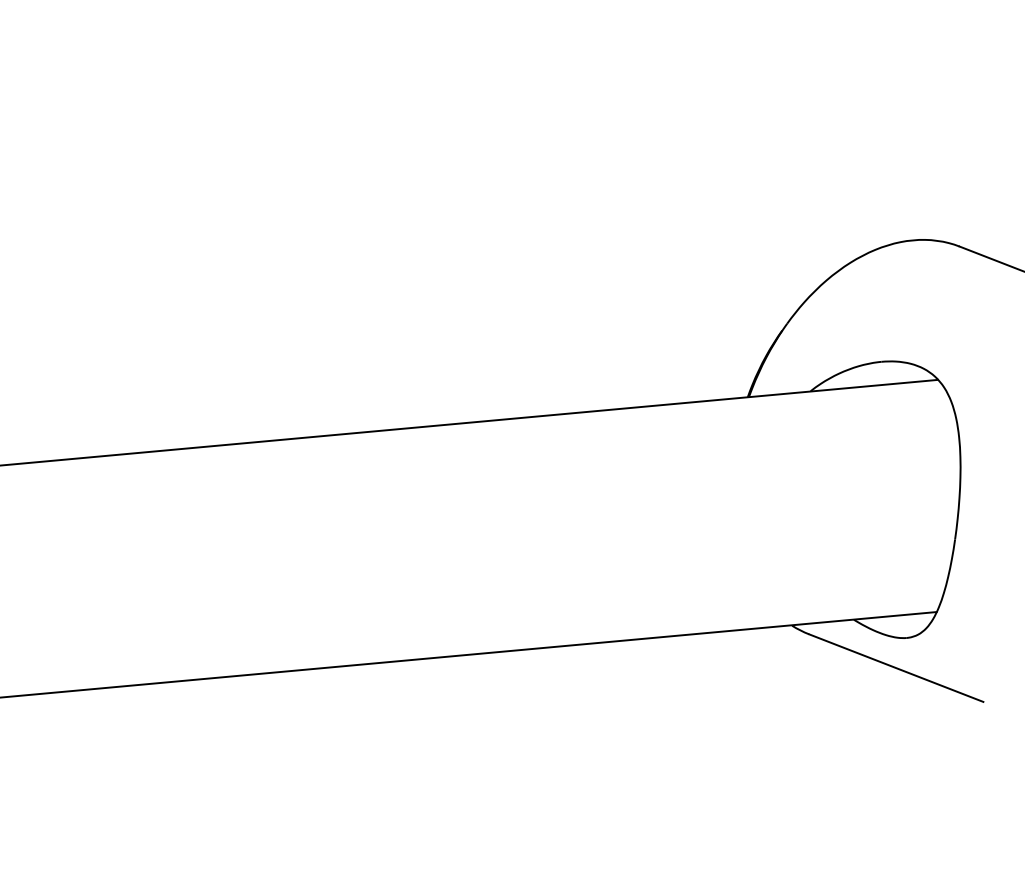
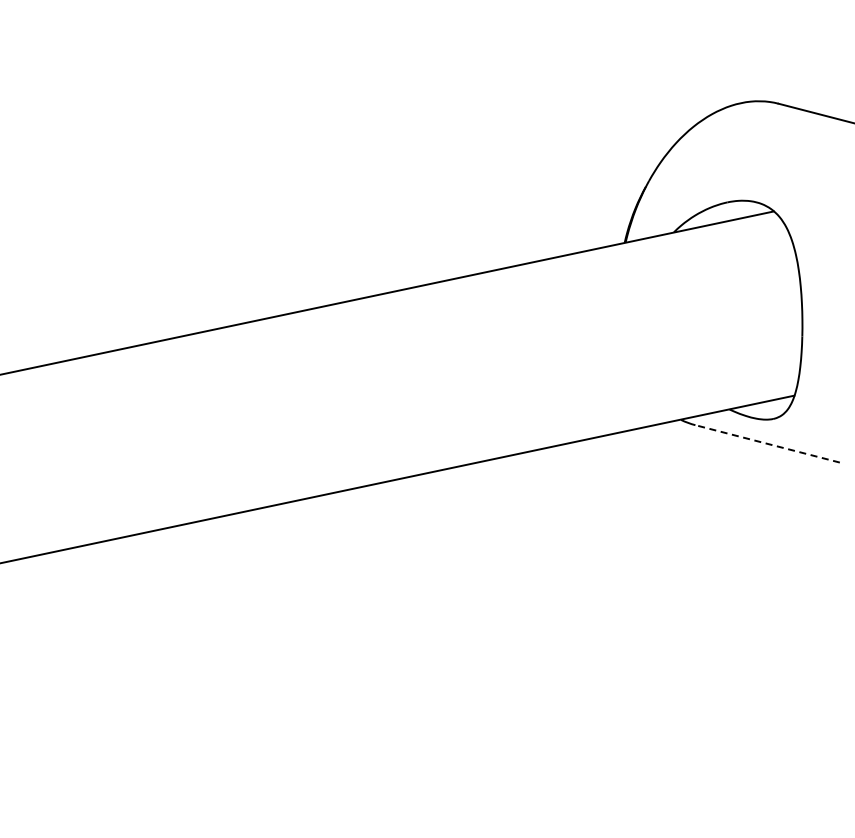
line: (896, 667) -> (767, 443), solid -> dashed

